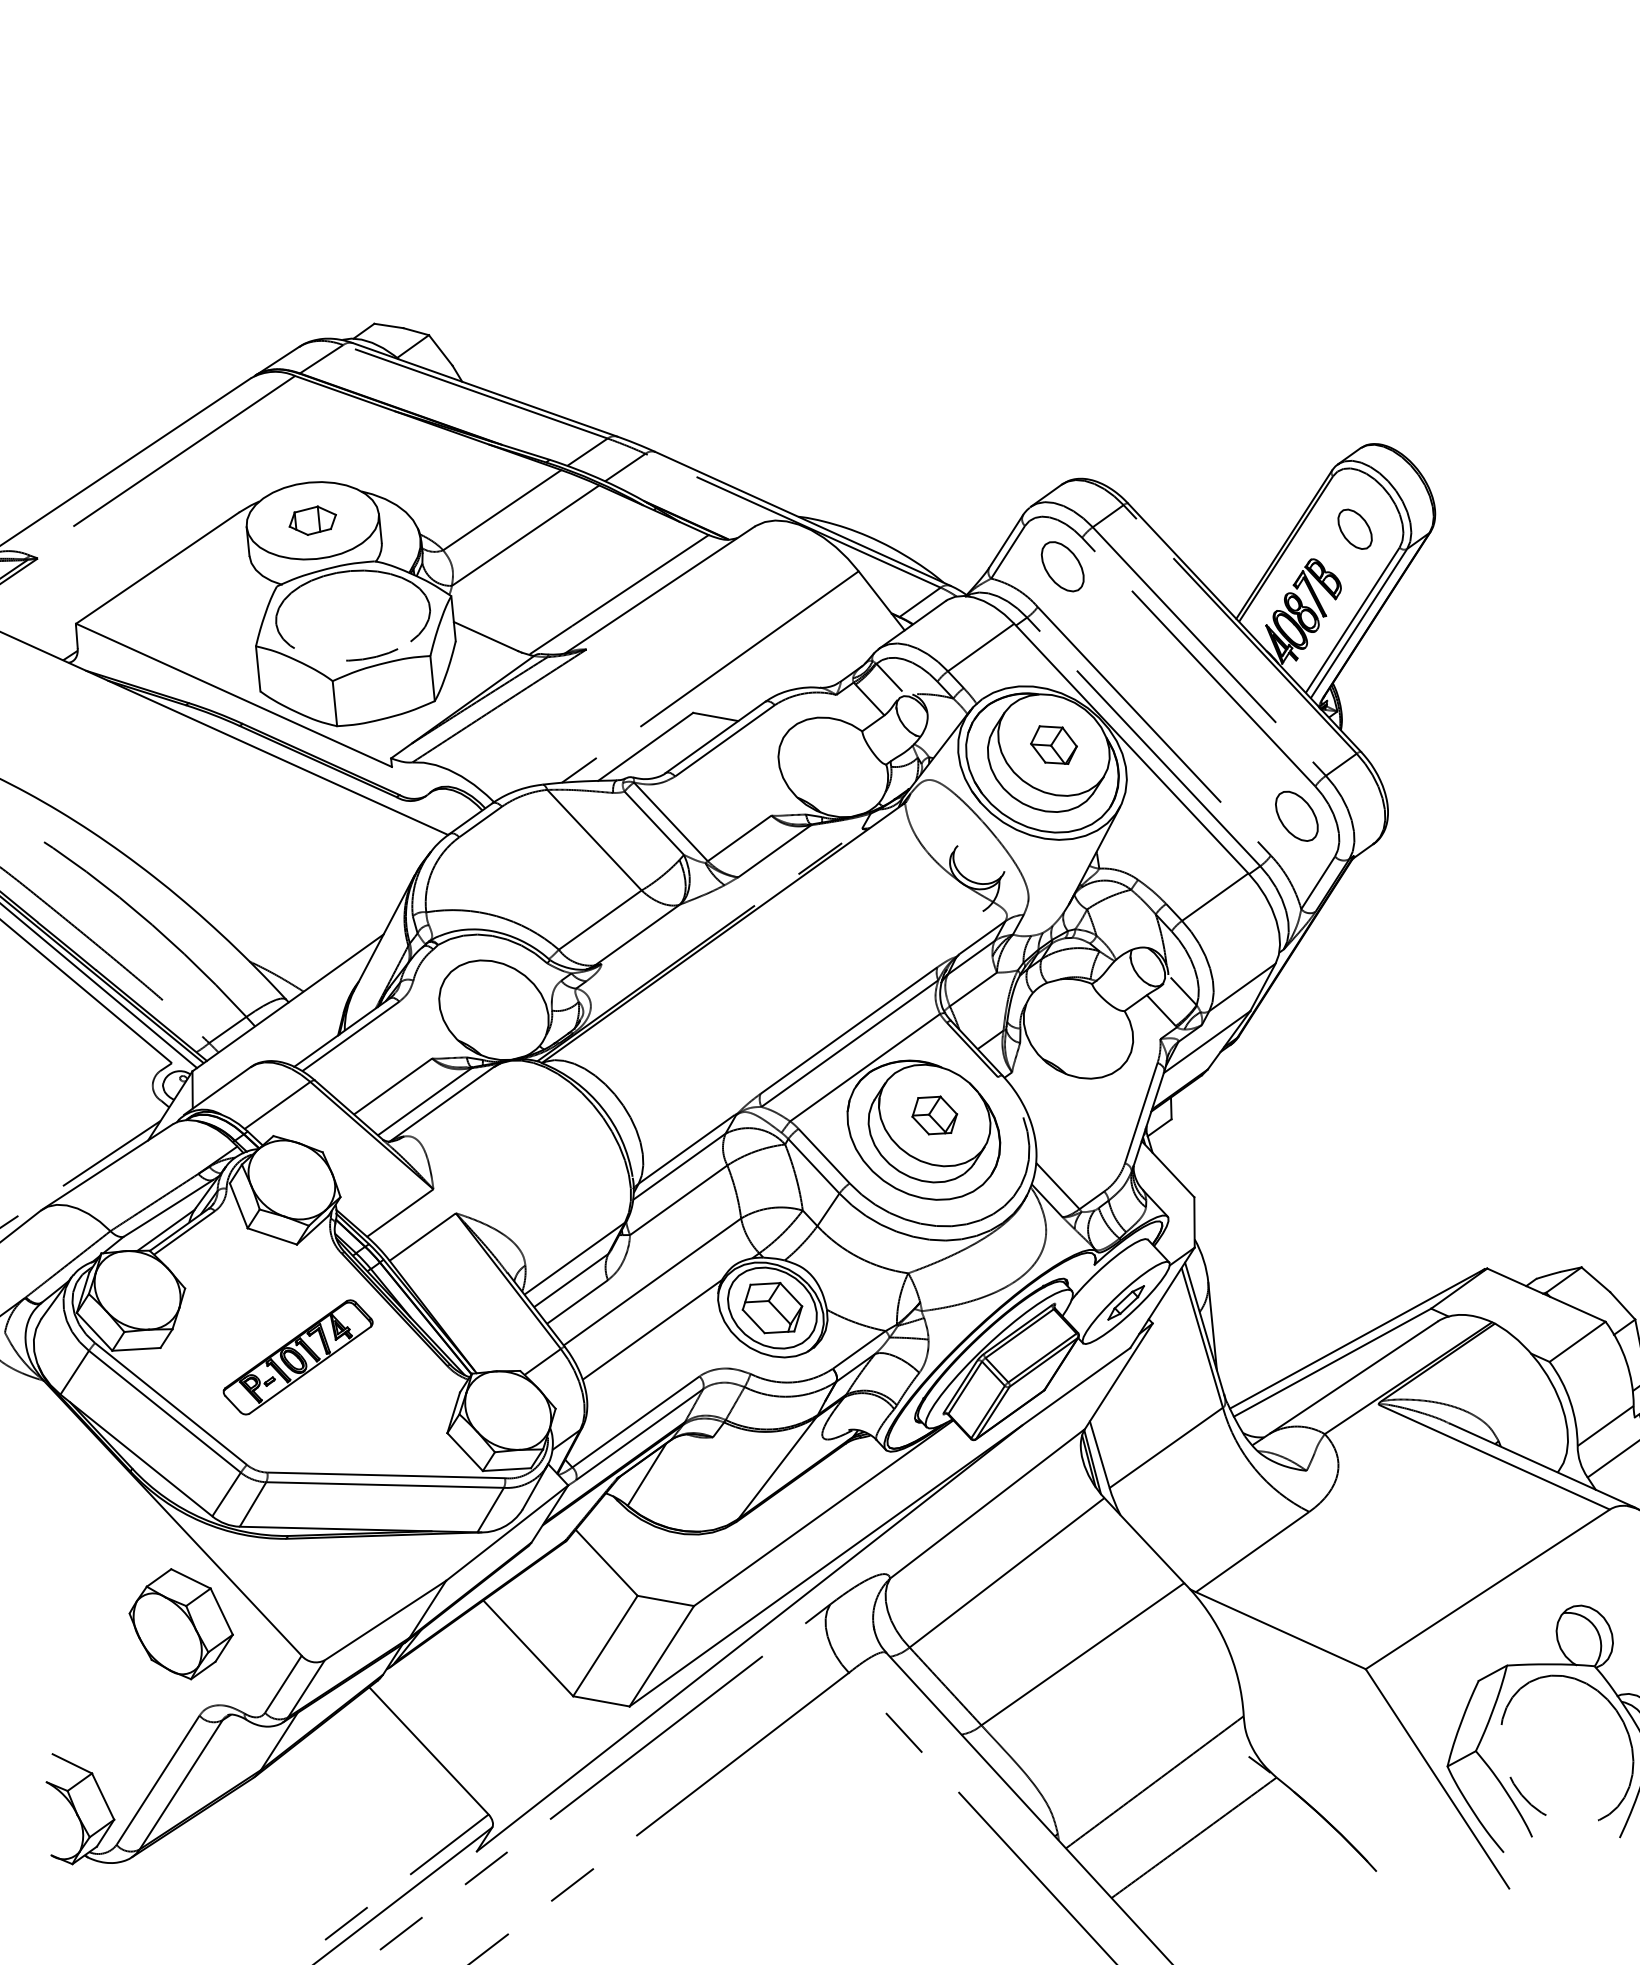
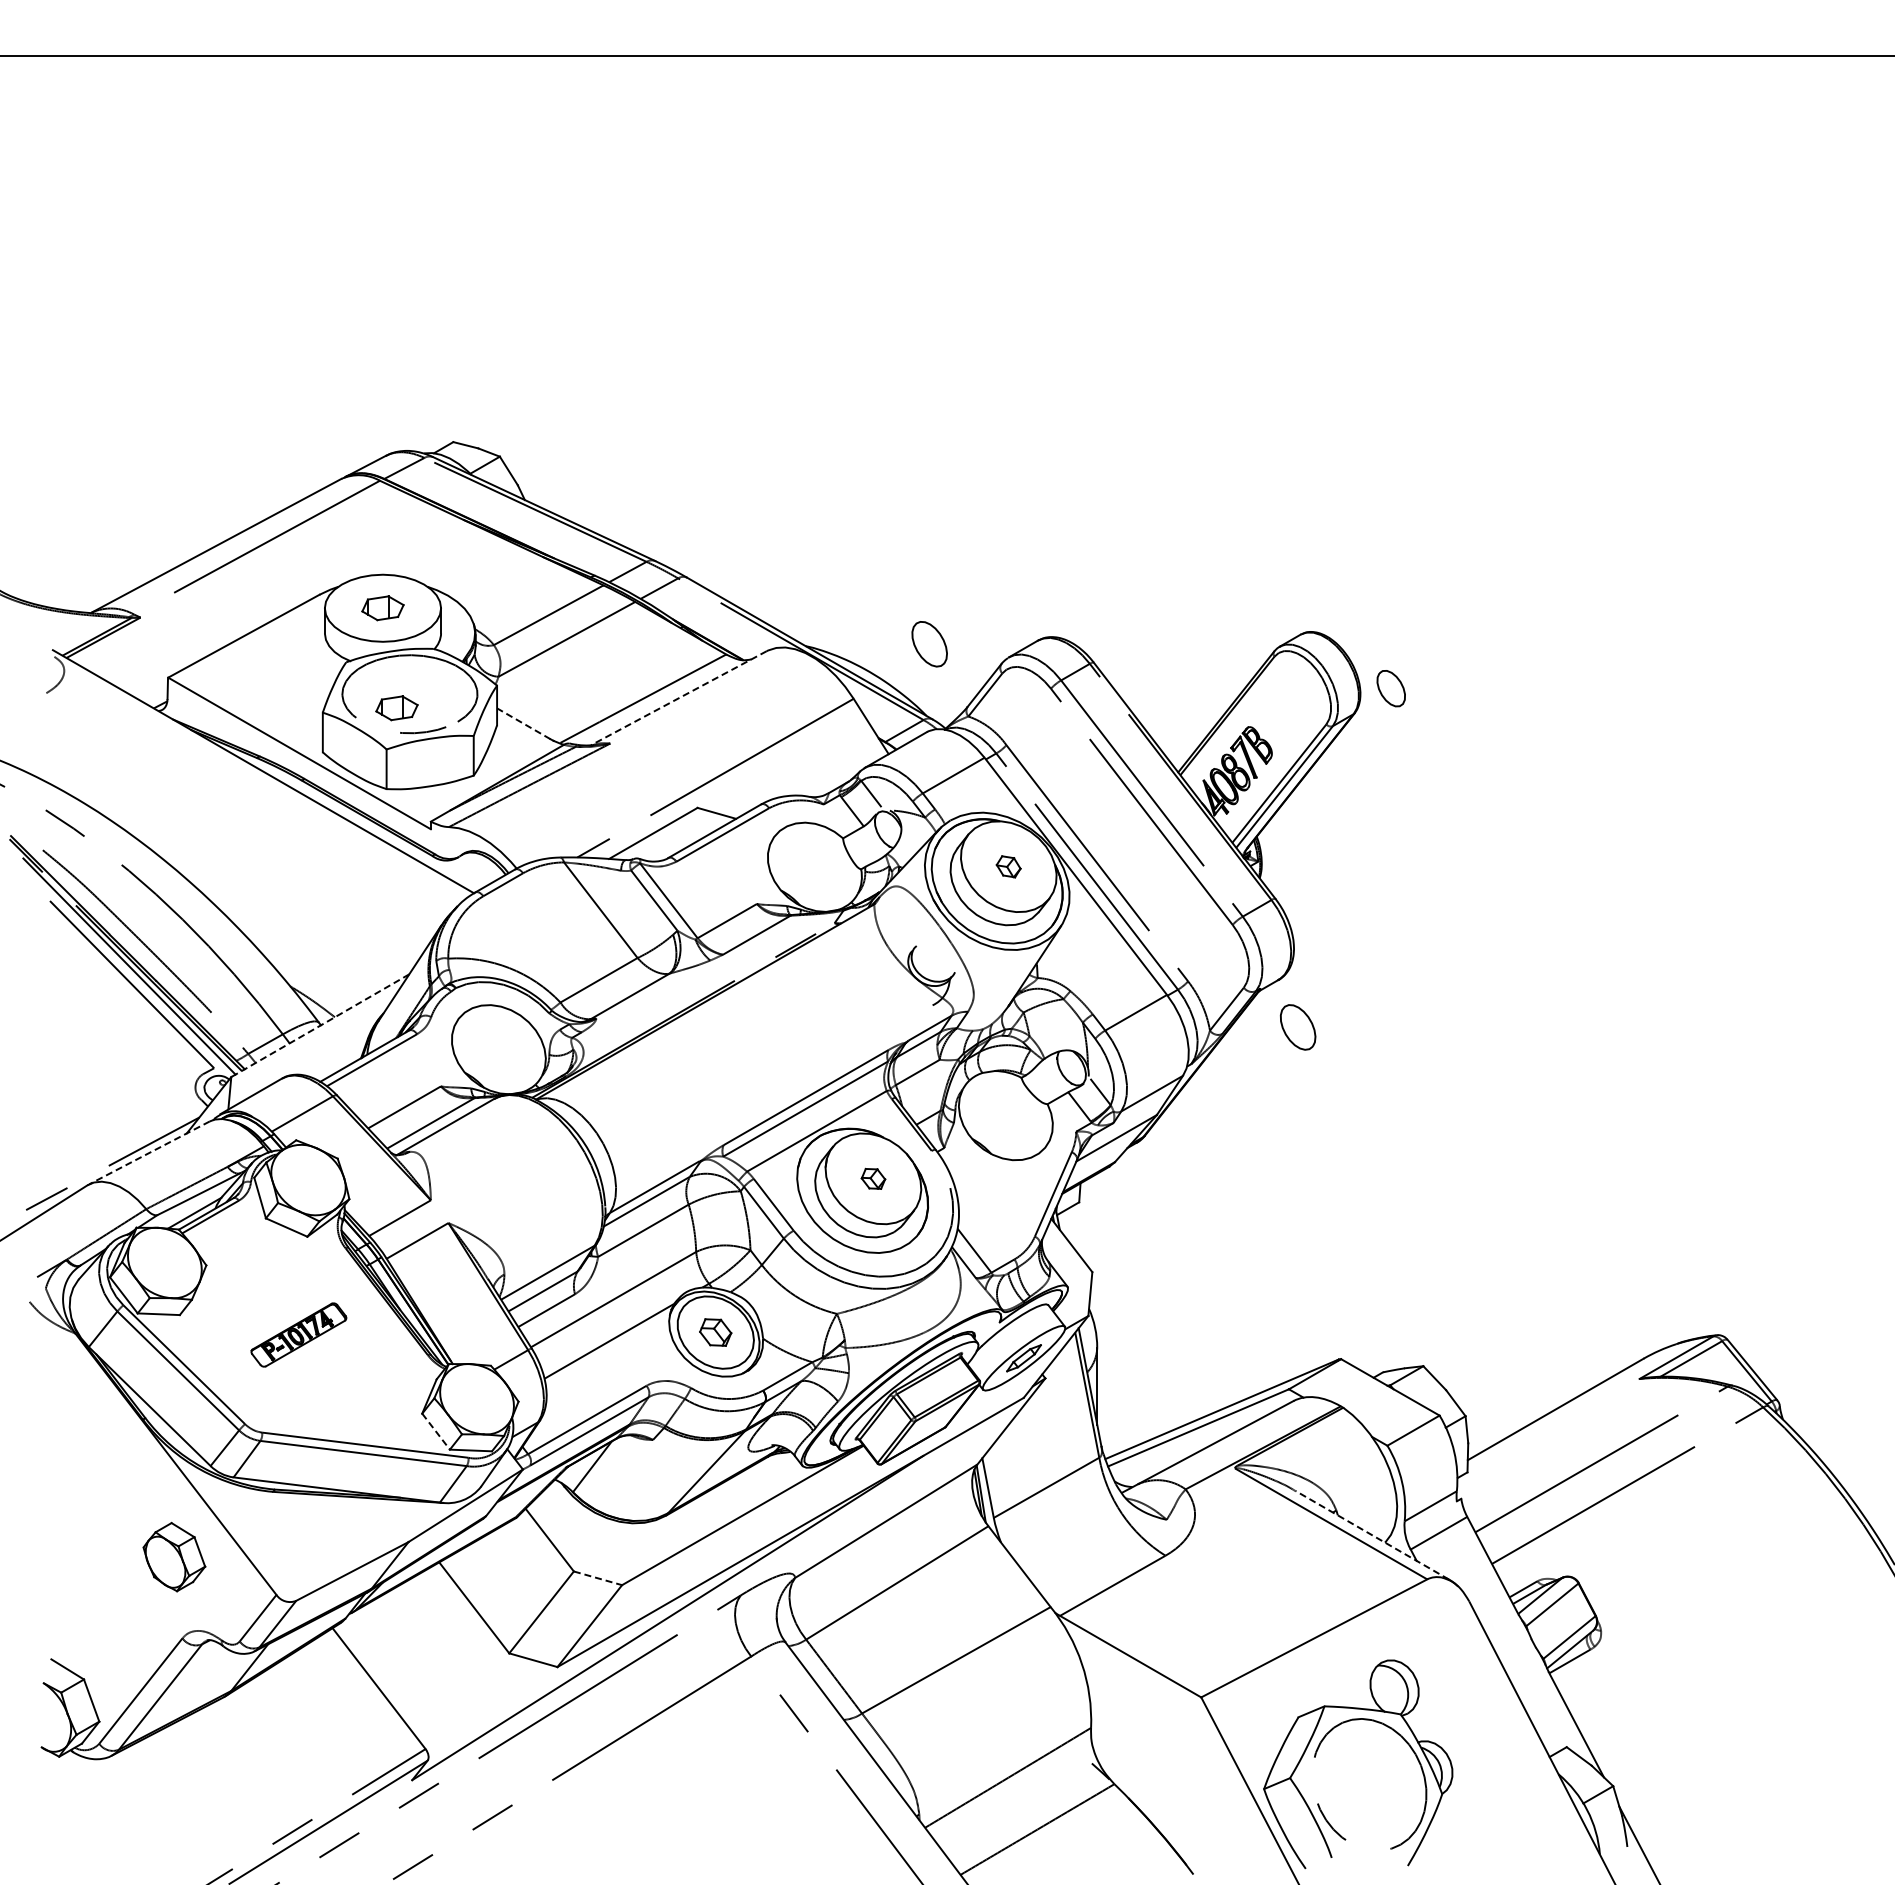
part: (1354, 529) -> (1390, 688), moved
part: (1062, 567) -> (929, 644), moved
line: (659, 590) -> (678, 698), solid -> dashed
part: (339, 633) -> (396, 708), added
line: (485, 636) -> (523, 723), solid -> dashed
part: (1053, 744) -> (1008, 866), size x0.6
part: (1296, 816) -> (1297, 1027), moved
line: (288, 1002) -> (320, 1025), solid -> dashed
part: (934, 1115) -> (873, 1178), size x0.6
line: (107, 1167) -> (149, 1153), solid -> dashed
part: (772, 1308) -> (715, 1332), size x0.6
part: (297, 1356) -> (298, 1334), size x0.7
line: (465, 1451) -> (436, 1431), solid -> dashed
line: (1541, 1464) -> (1371, 1534), solid -> dashed
line: (666, 1601) -> (598, 1578), solid -> dashed
part: (181, 1623) -> (174, 1556), size x0.7

